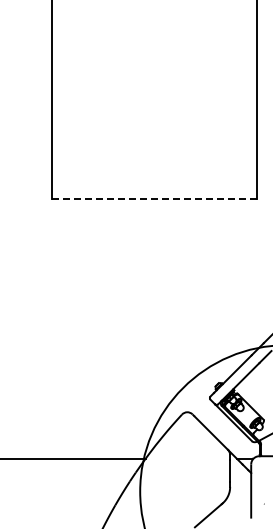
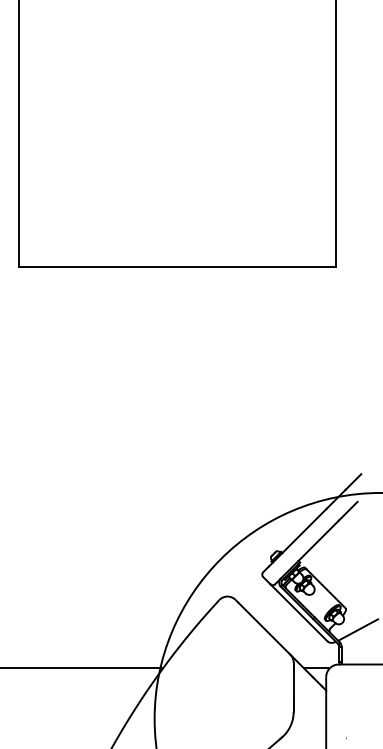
line: (154, 198) -> (176, 266), dashed -> solid

